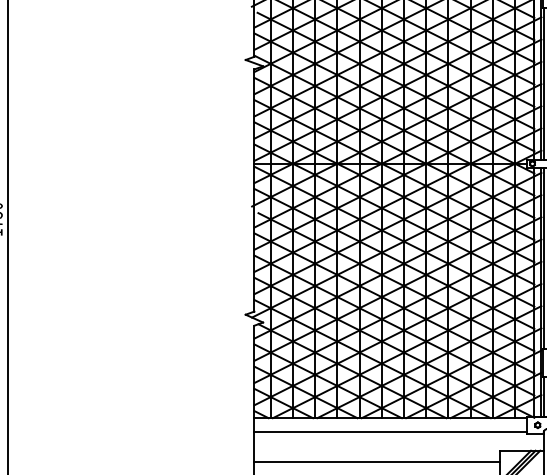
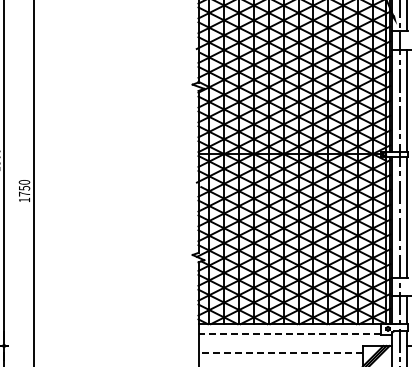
line: (390, 432) -> (289, 333), solid -> dashed
line: (377, 462) -> (280, 353), solid -> dashed

